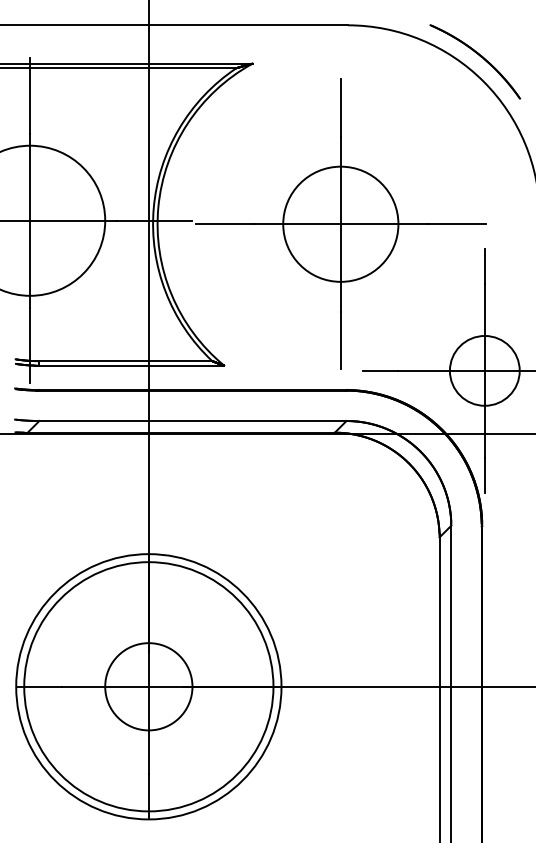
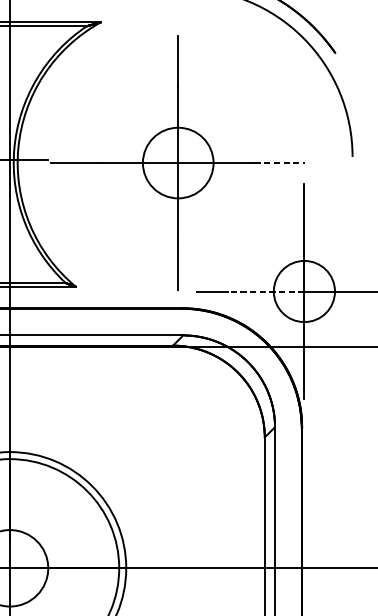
circle: (340, 223) -> (177, 162), size x0.7
line: (456, 224) -> (279, 163), solid -> dashed
line: (441, 370) -> (266, 291), solid -> dashed

